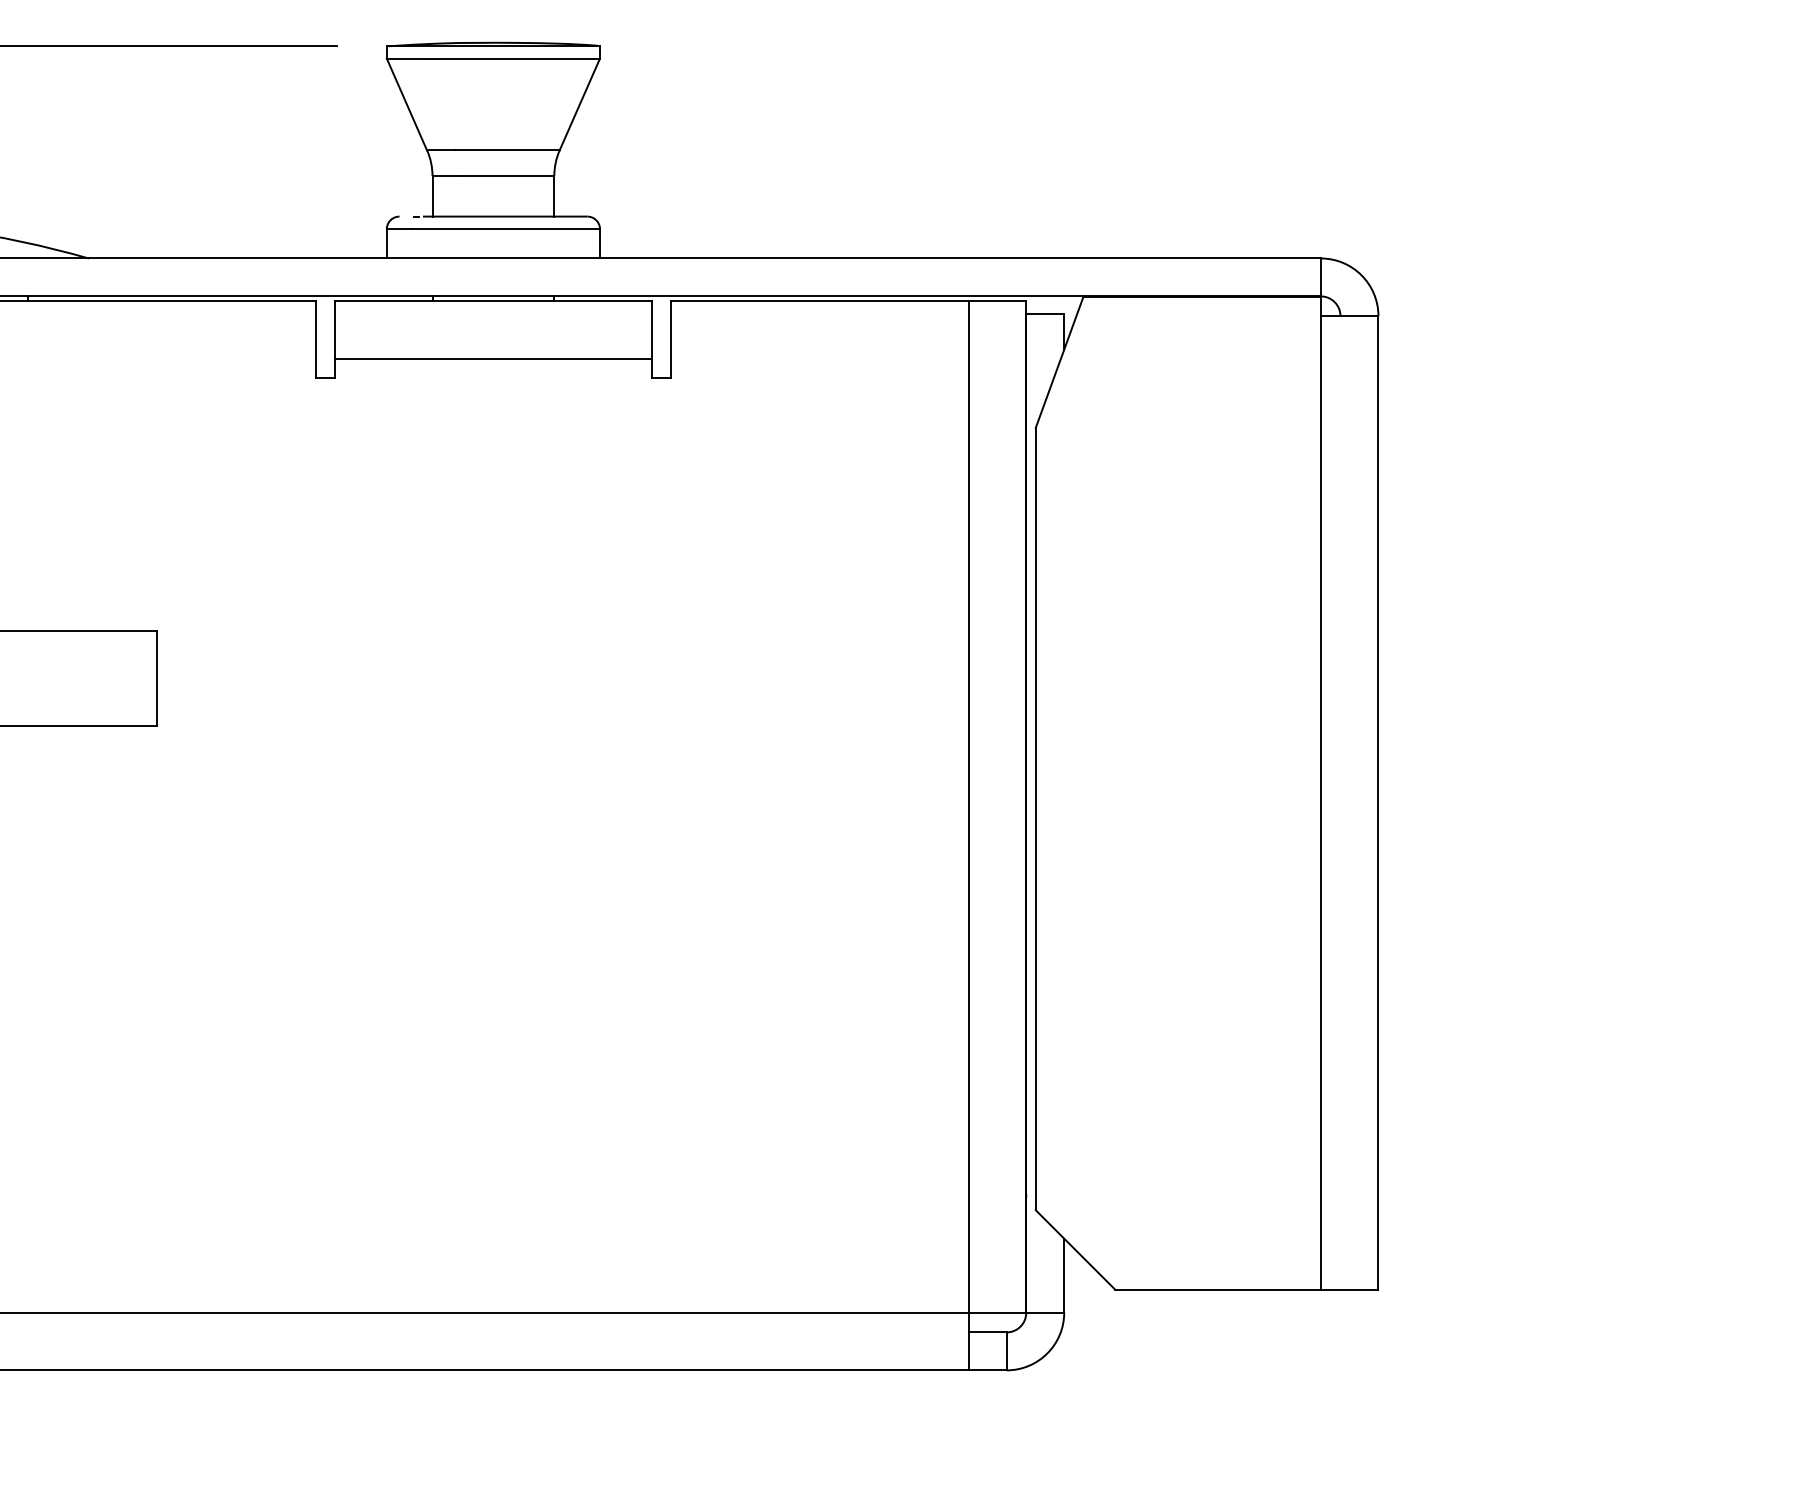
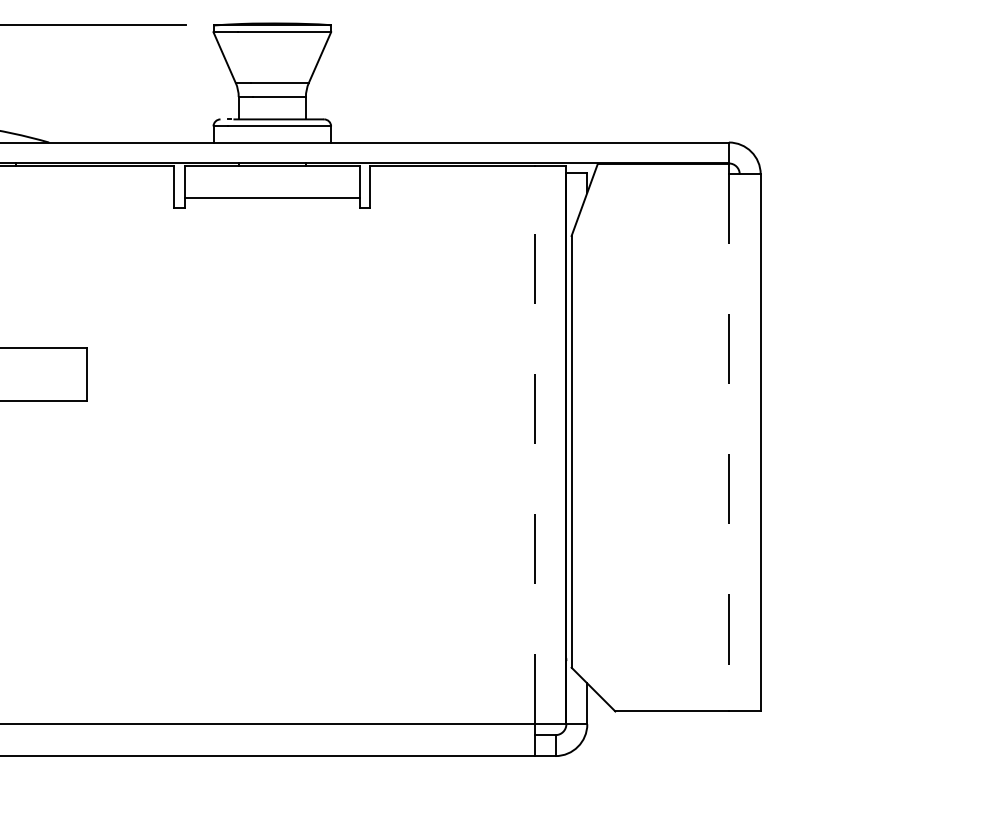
line: (1320, 802) -> (728, 442), solid -> dashed
line: (968, 805) -> (534, 444), solid -> dashed

